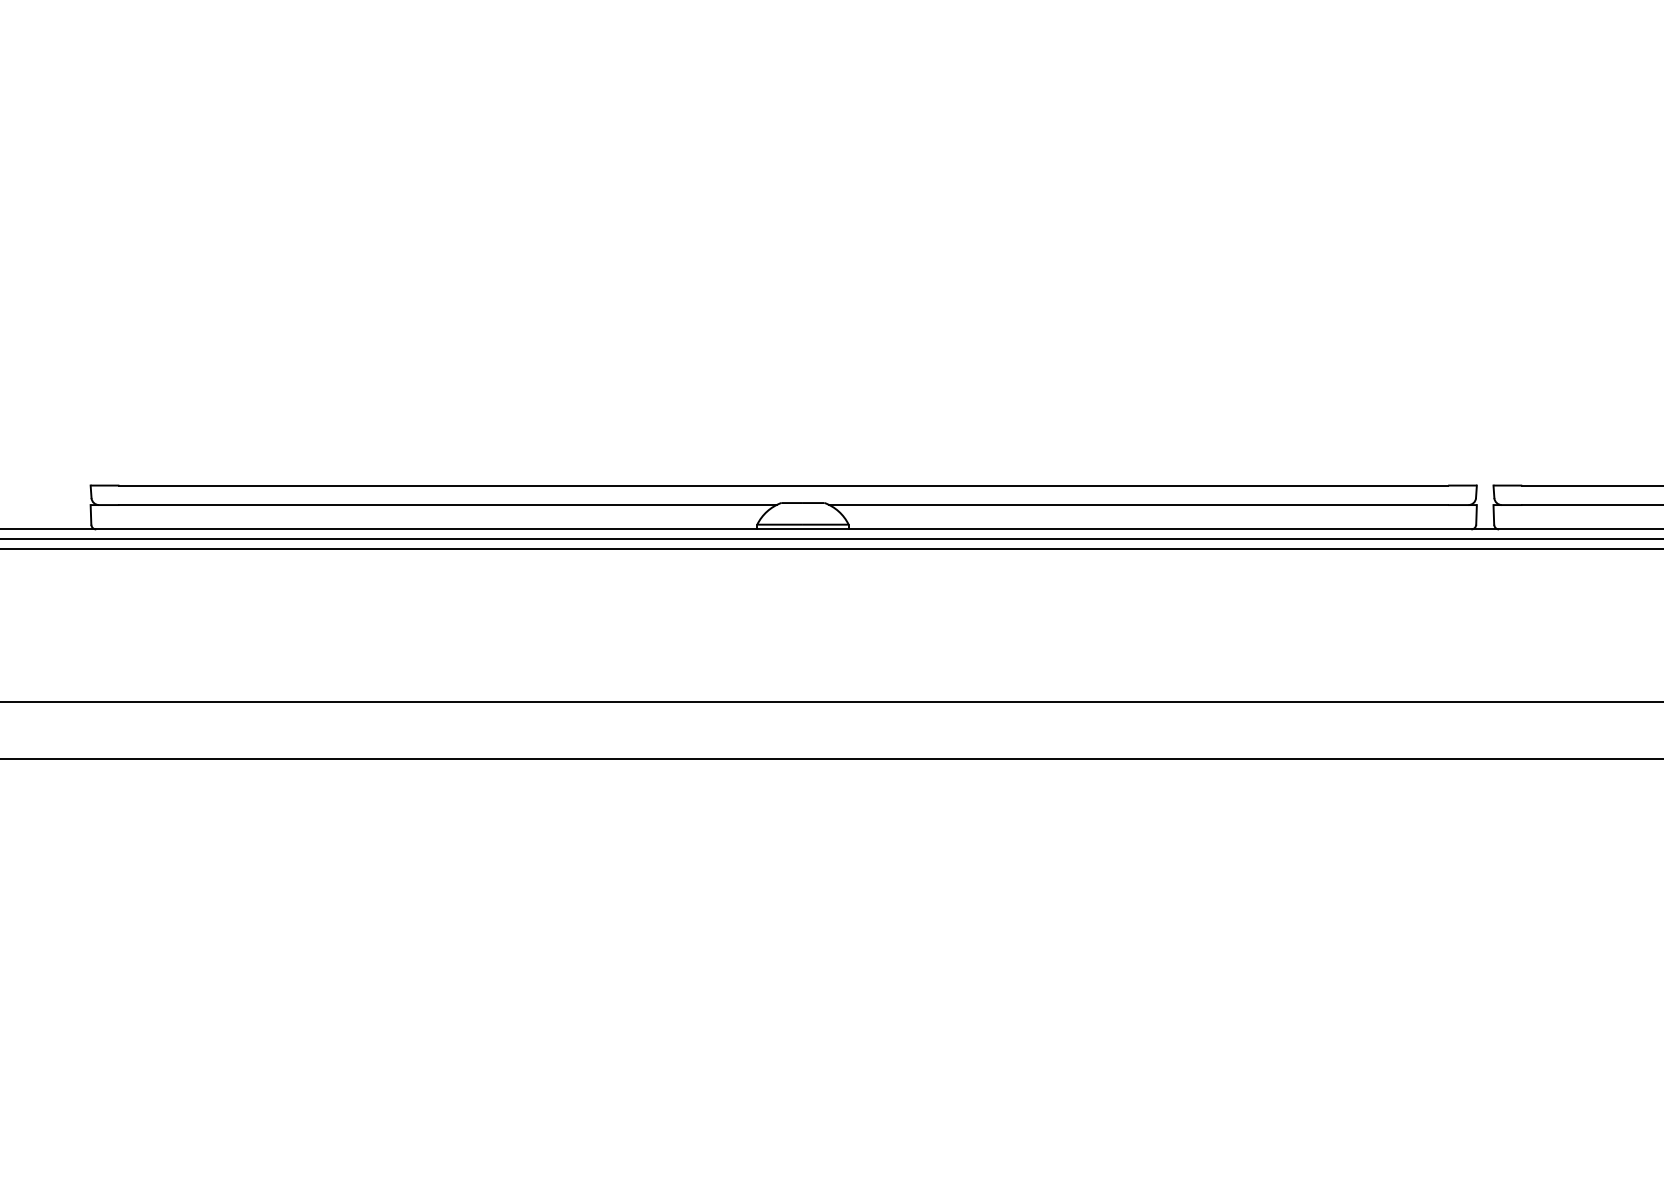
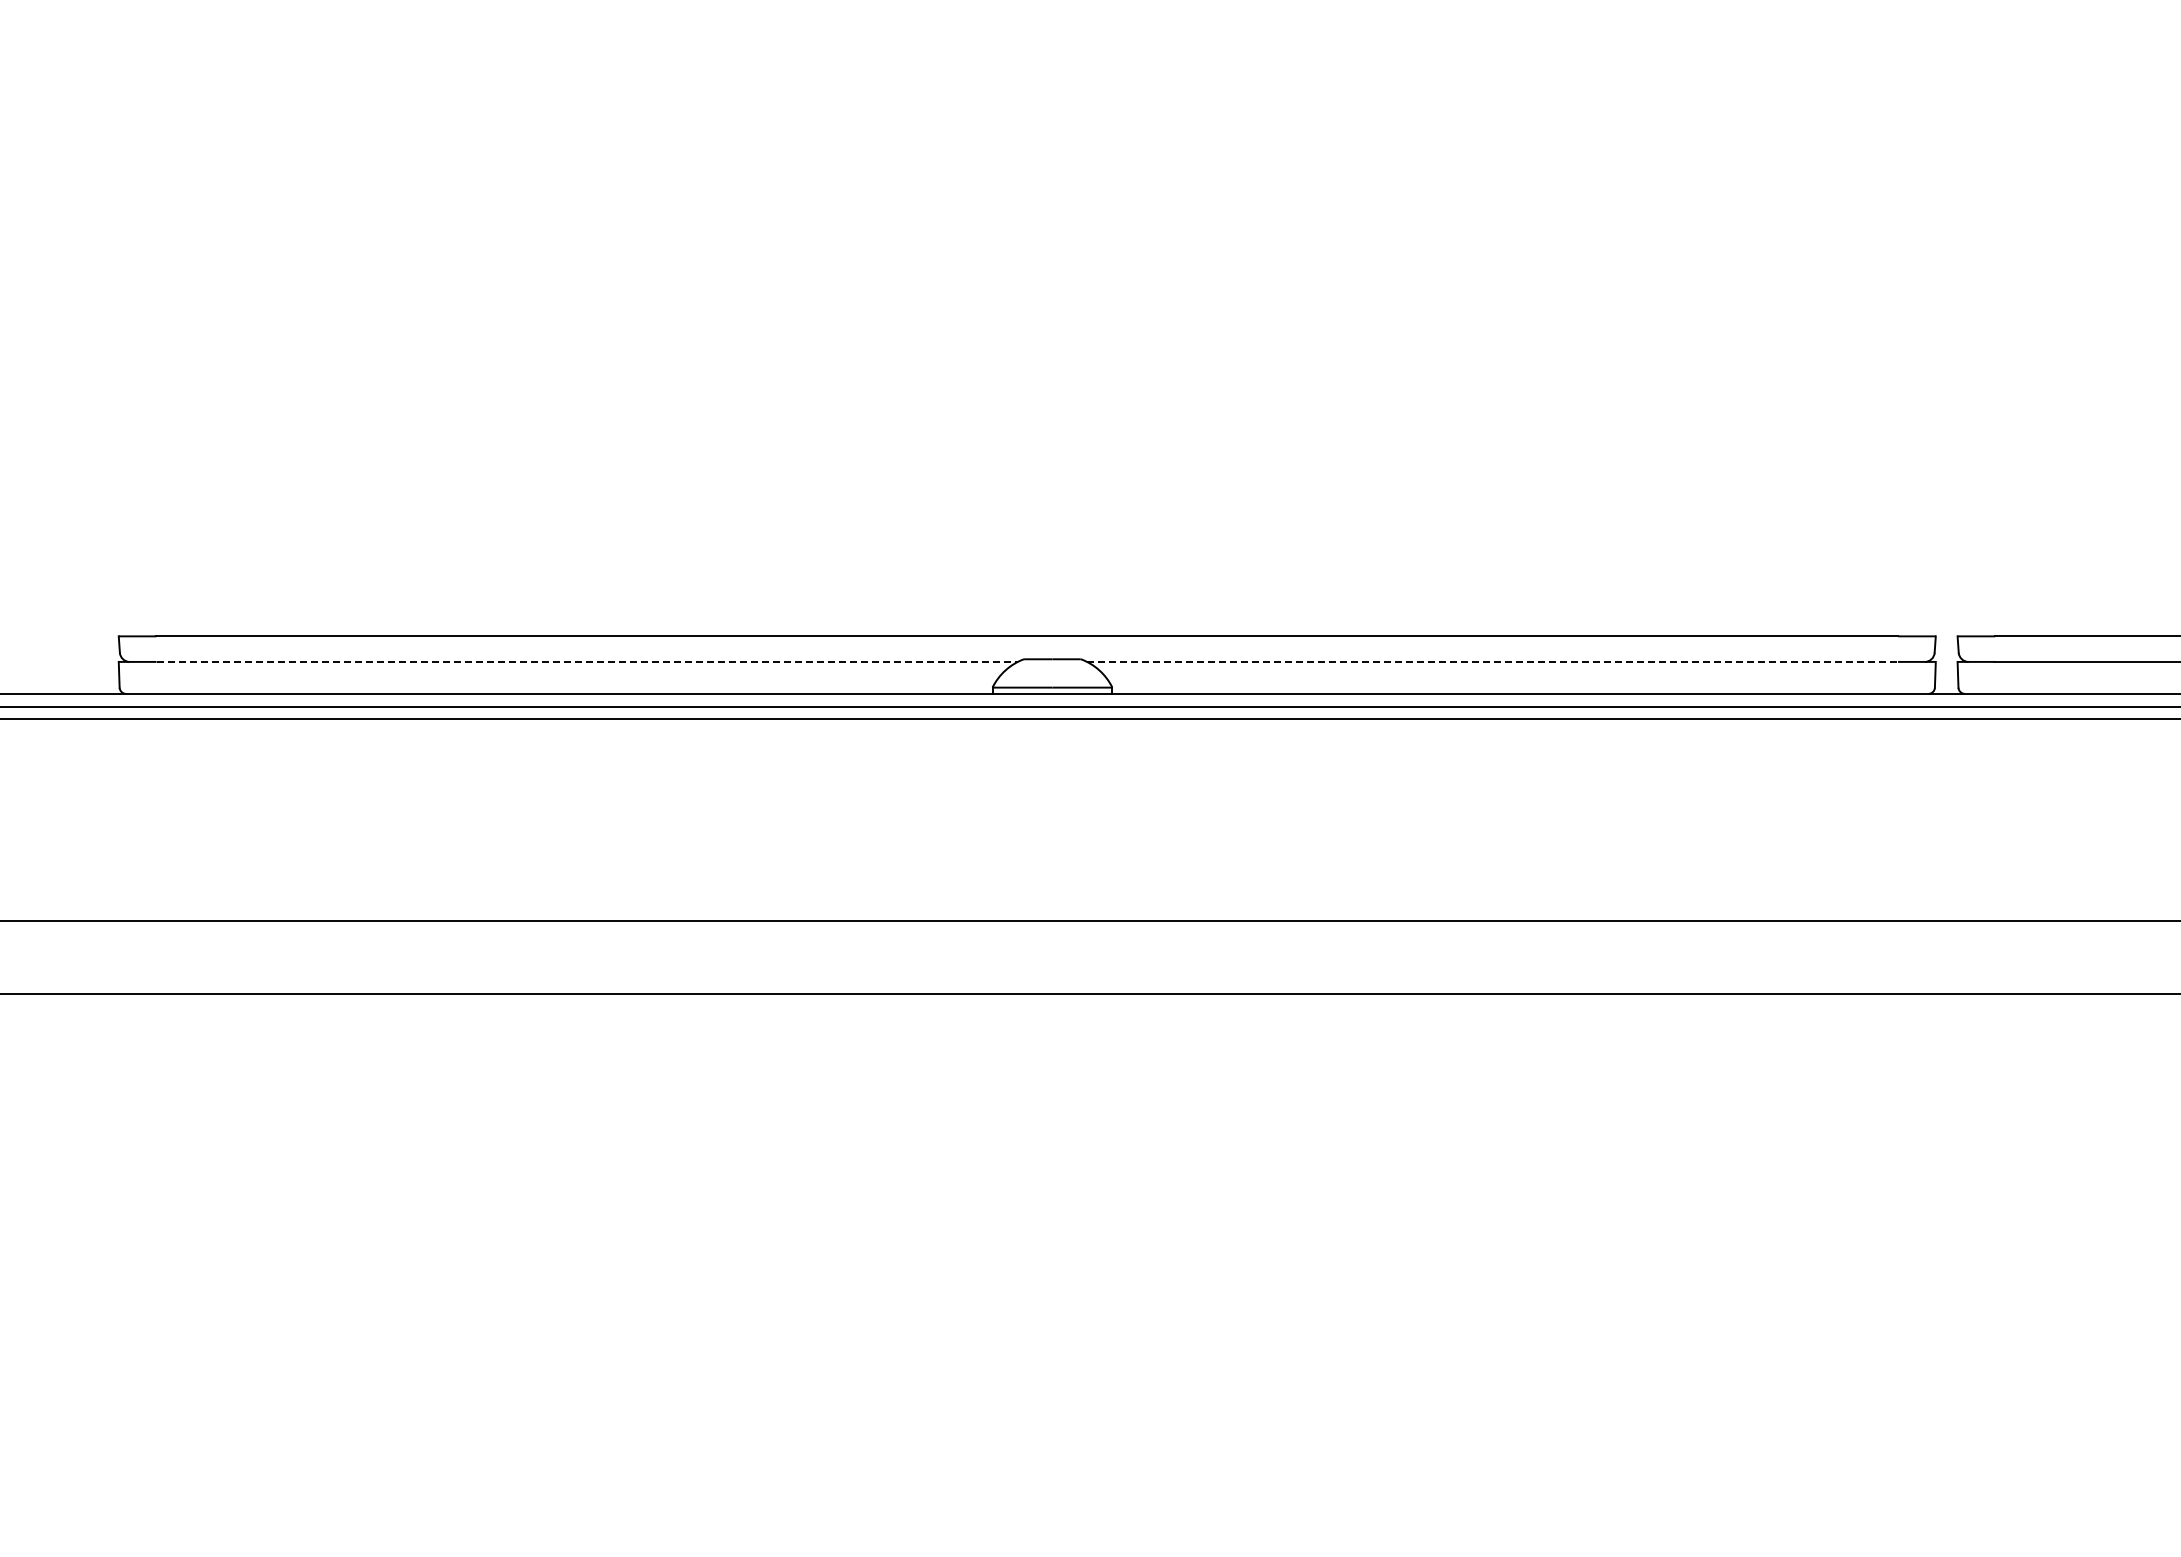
line: (448, 504) -> (587, 661), solid -> dashed
line: (1138, 504) -> (1492, 661), solid -> dashed

